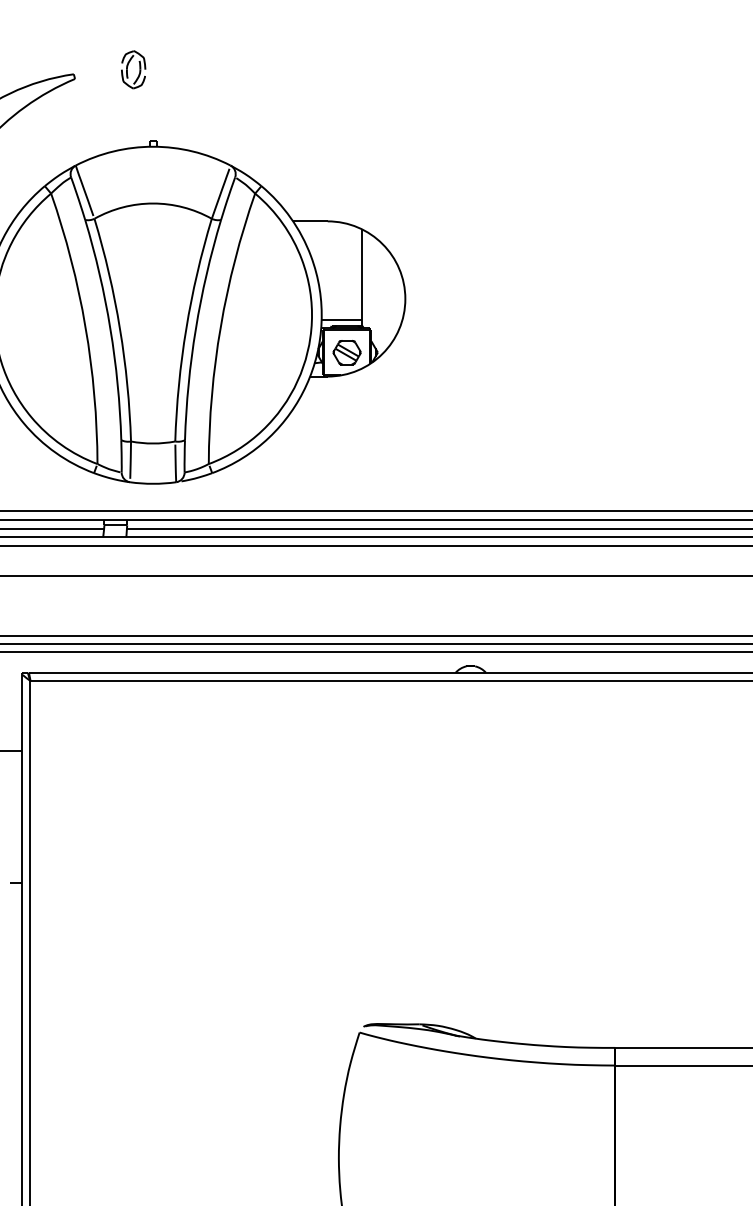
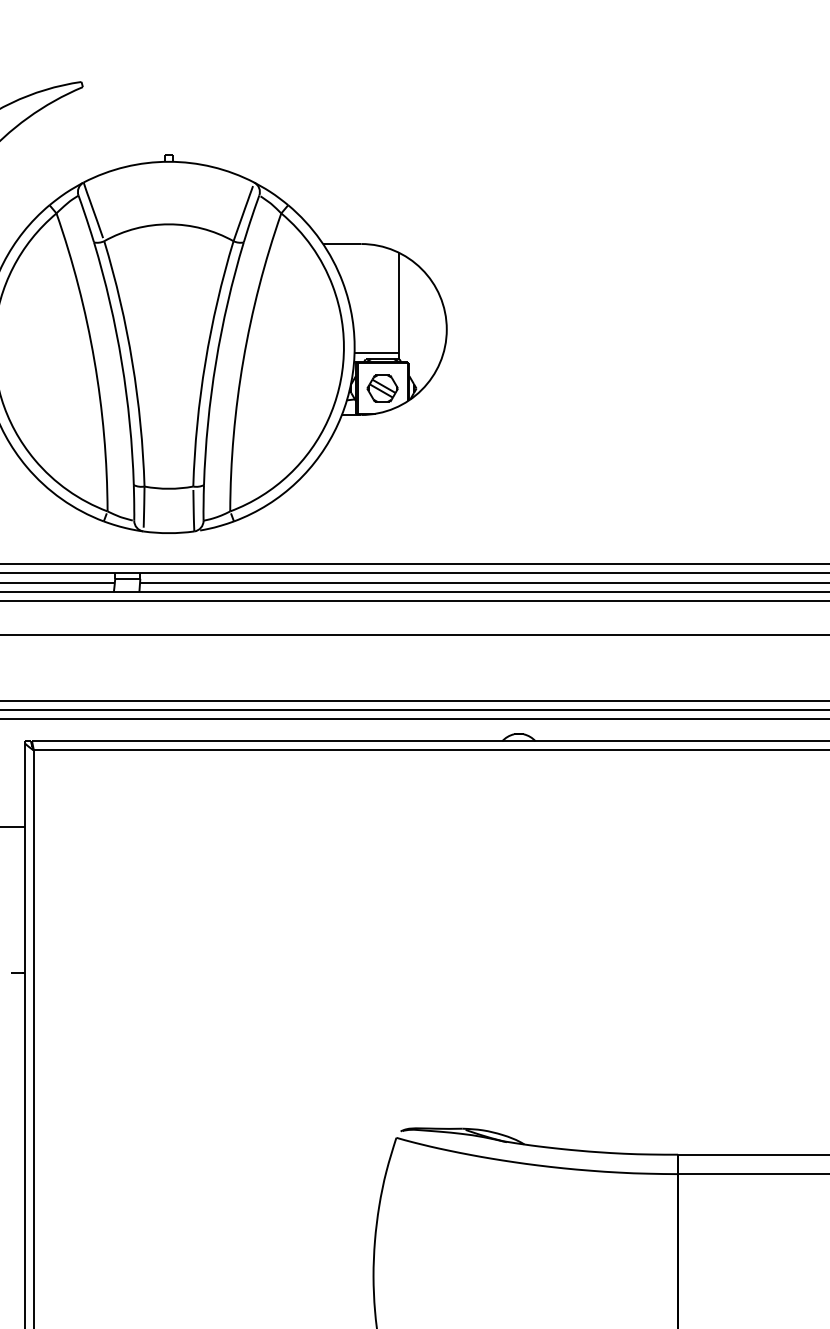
part: (133, 69) -> (147, 76), removed

